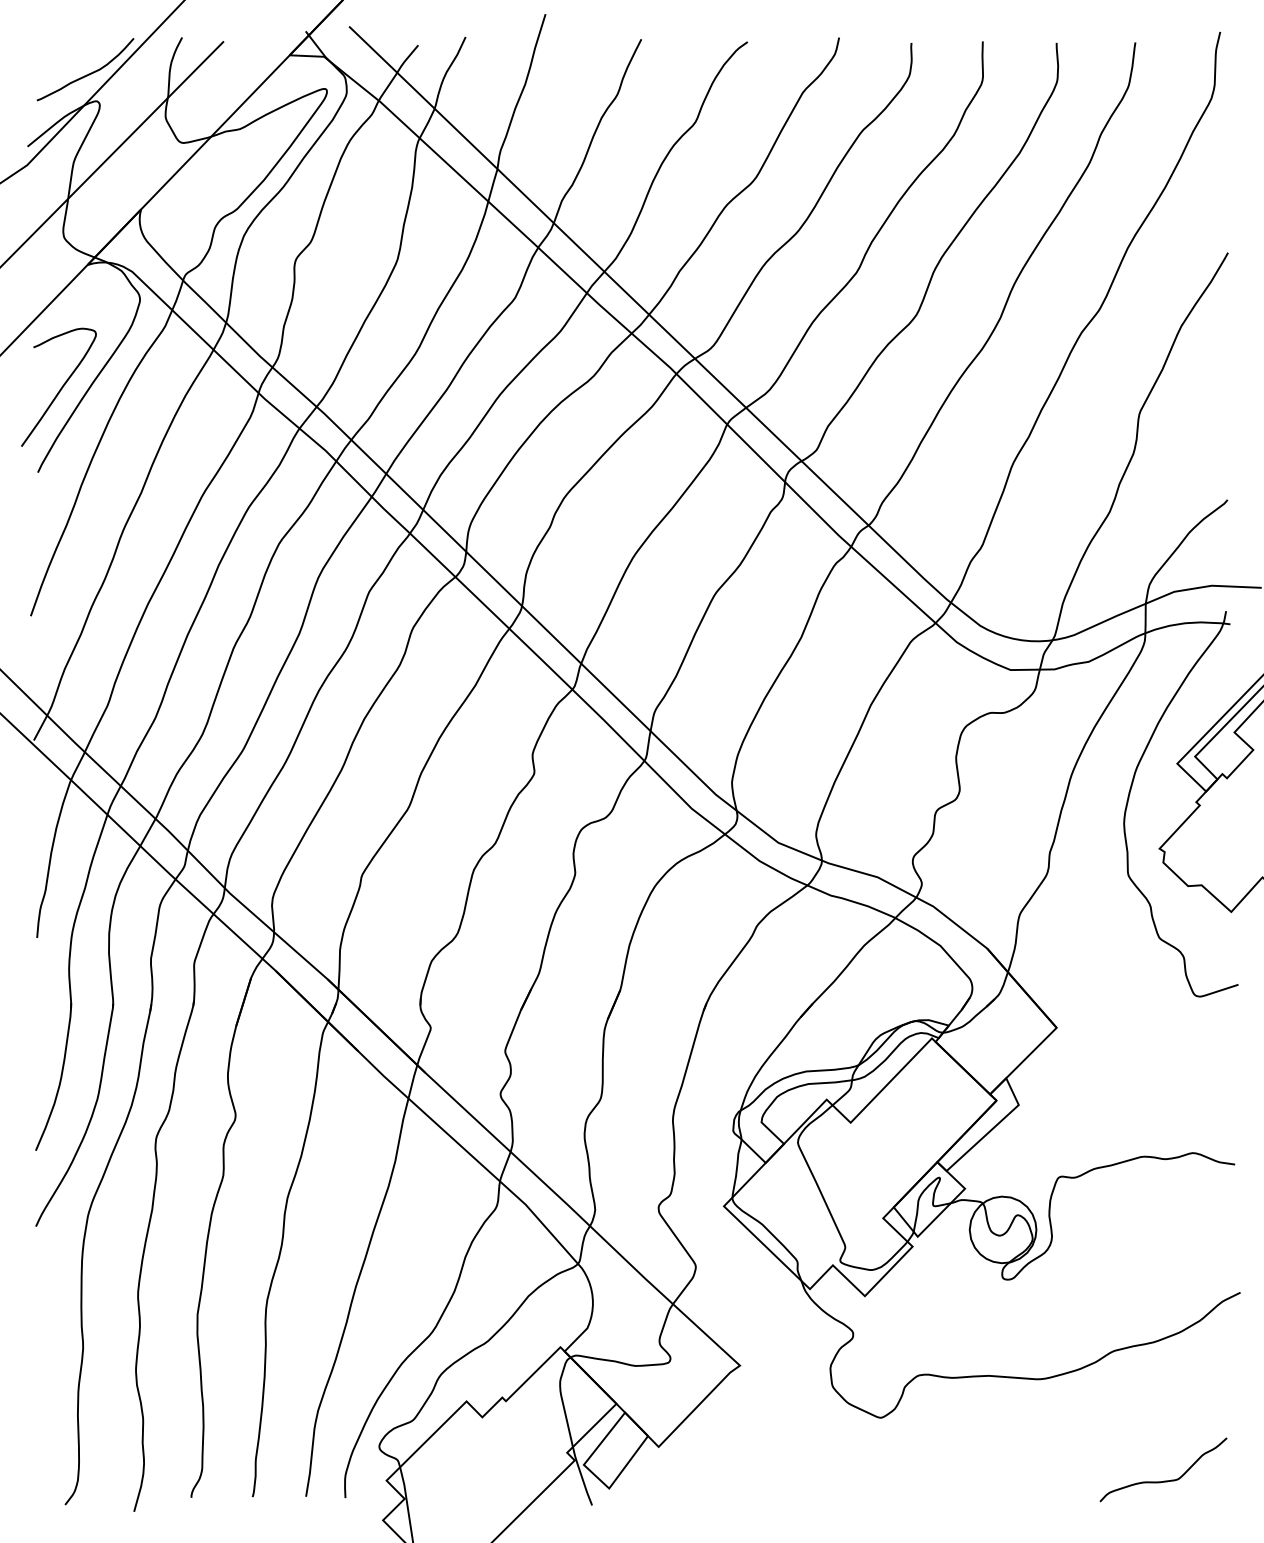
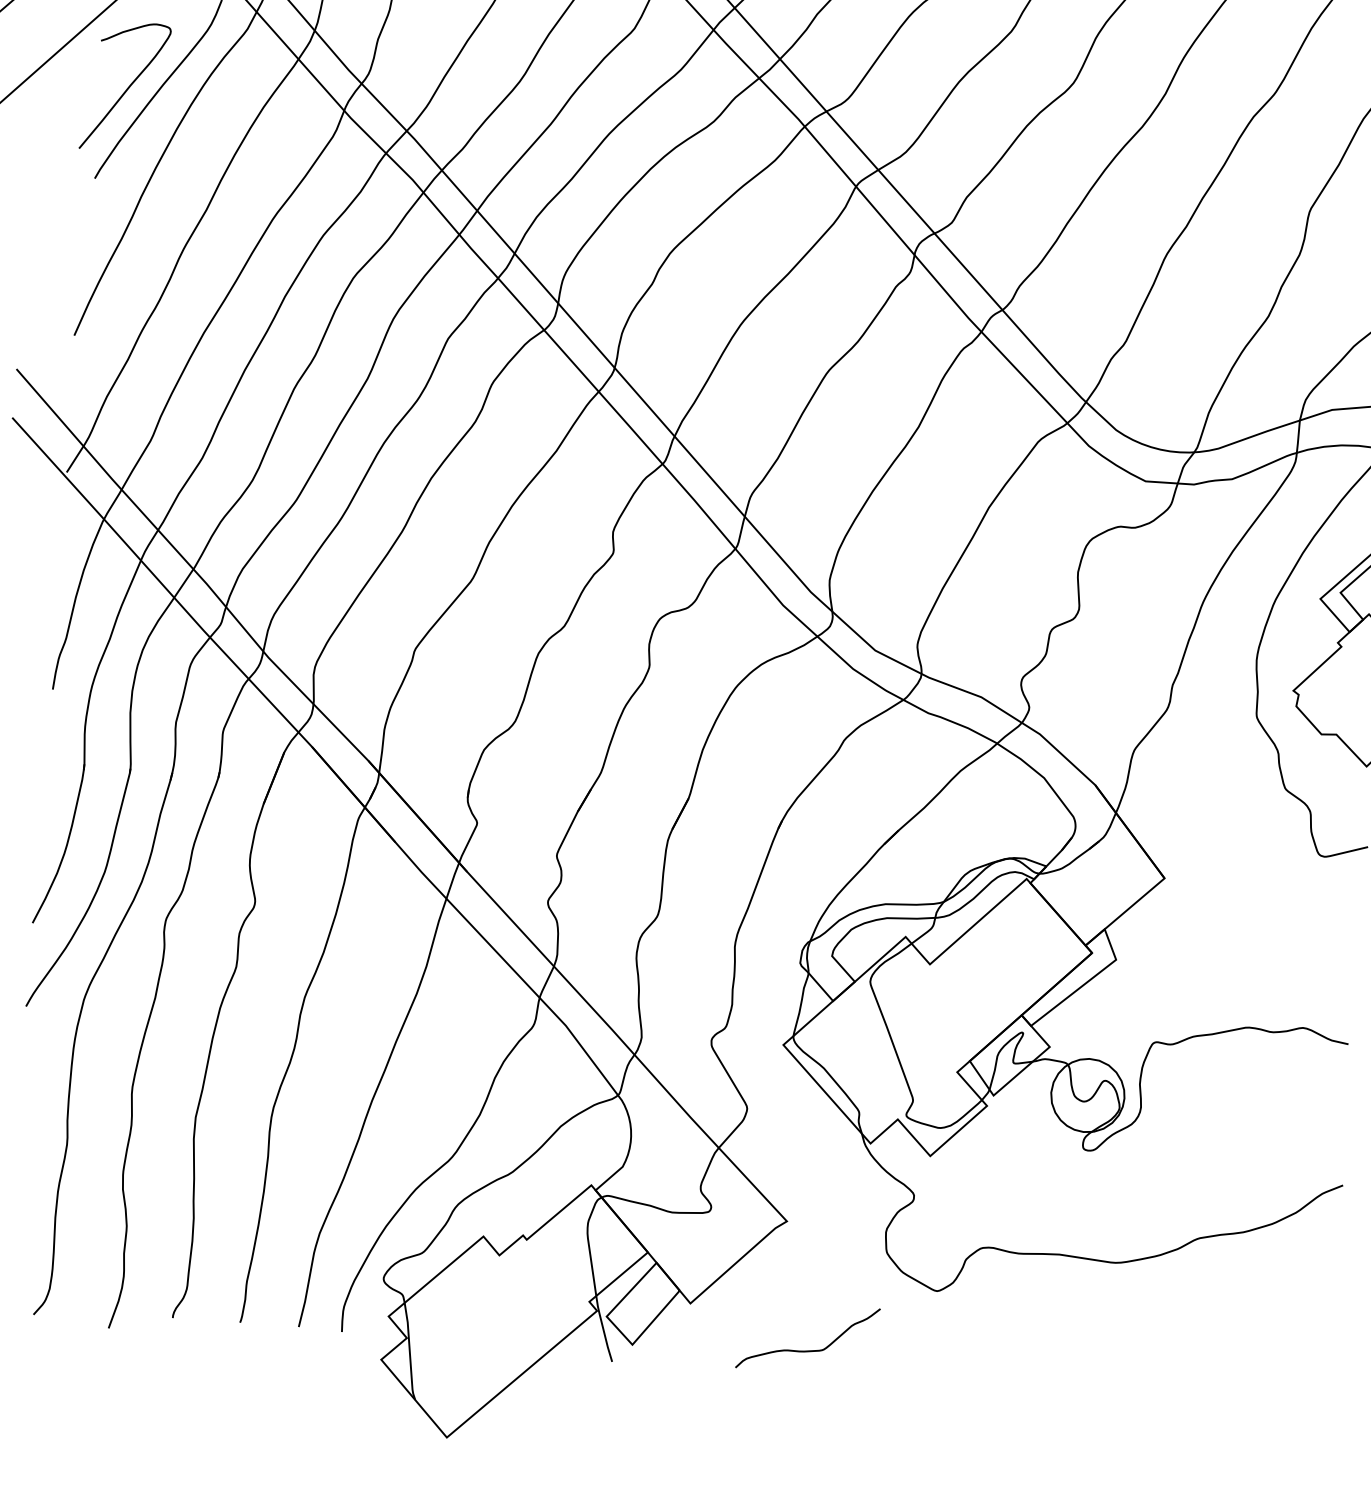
curve: (1163, 1480) -> (806, 1349), moved

